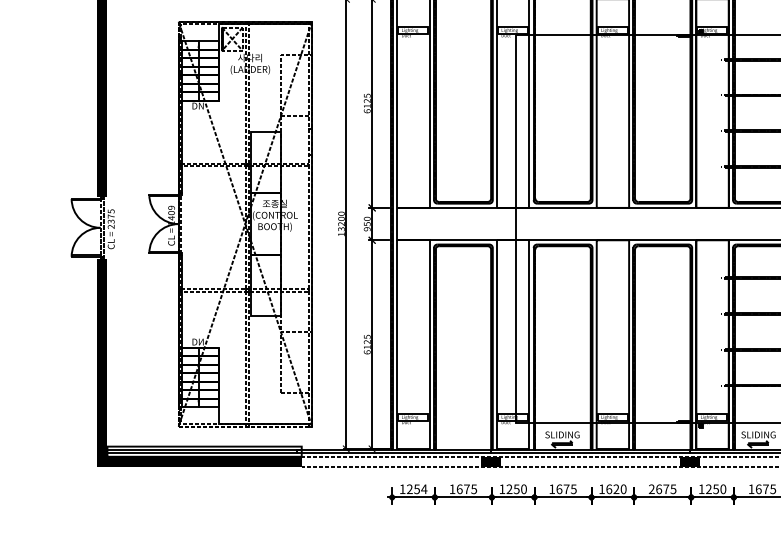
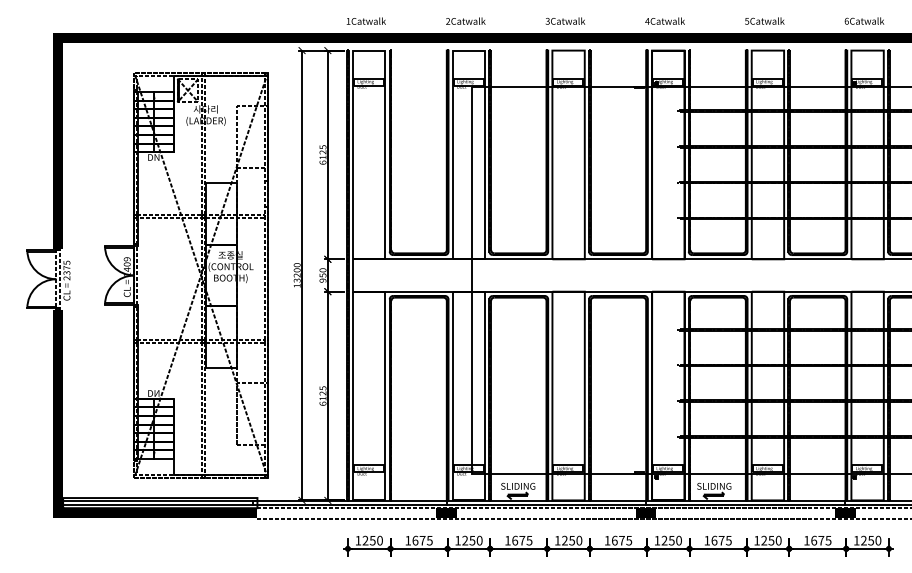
text: (423, 489) -> (379, 540), 1254 -> 1250
text: (612, 489) -> (568, 540), 1620 -> 1250
text: (651, 489) -> (607, 540), 2675 -> 1675

